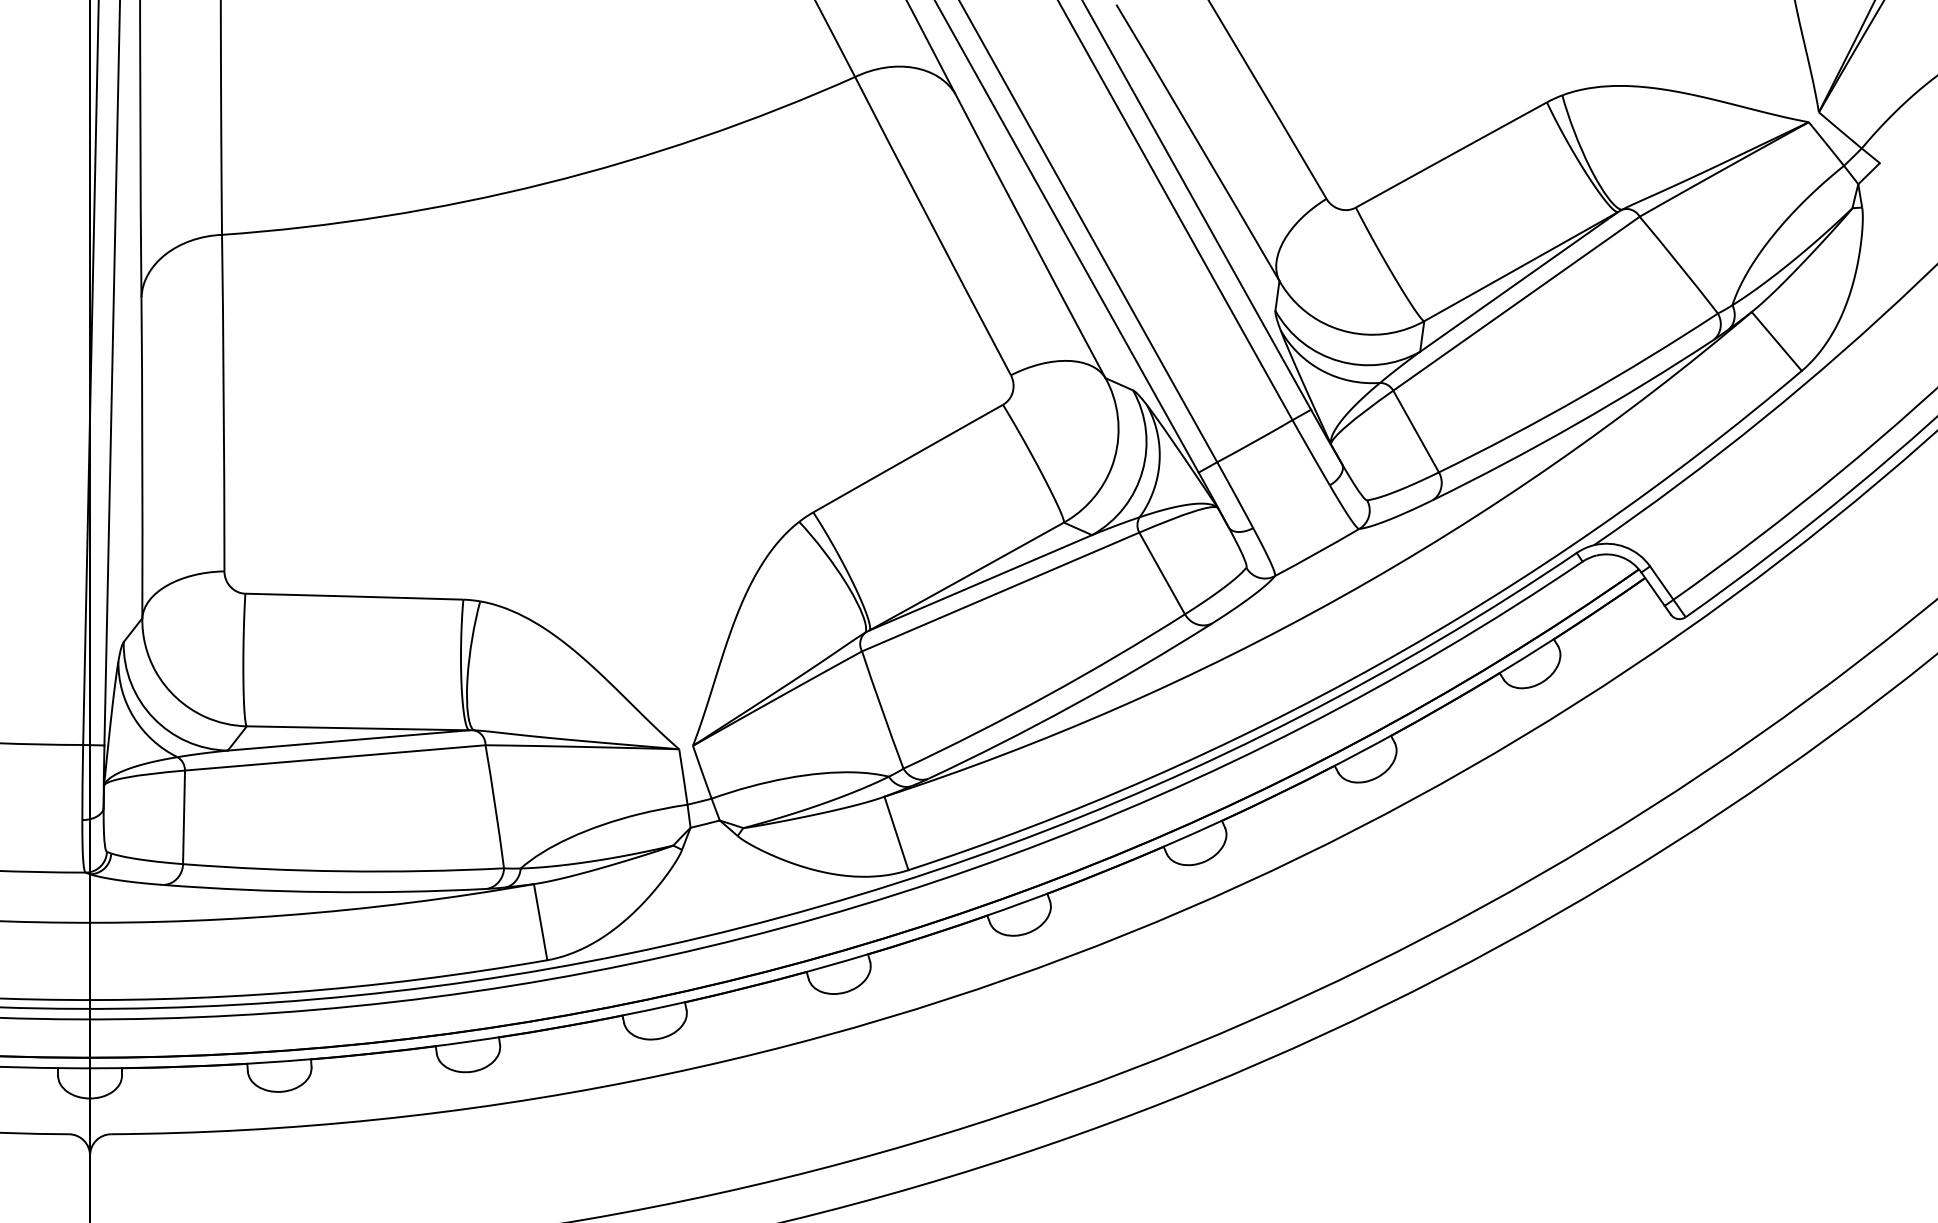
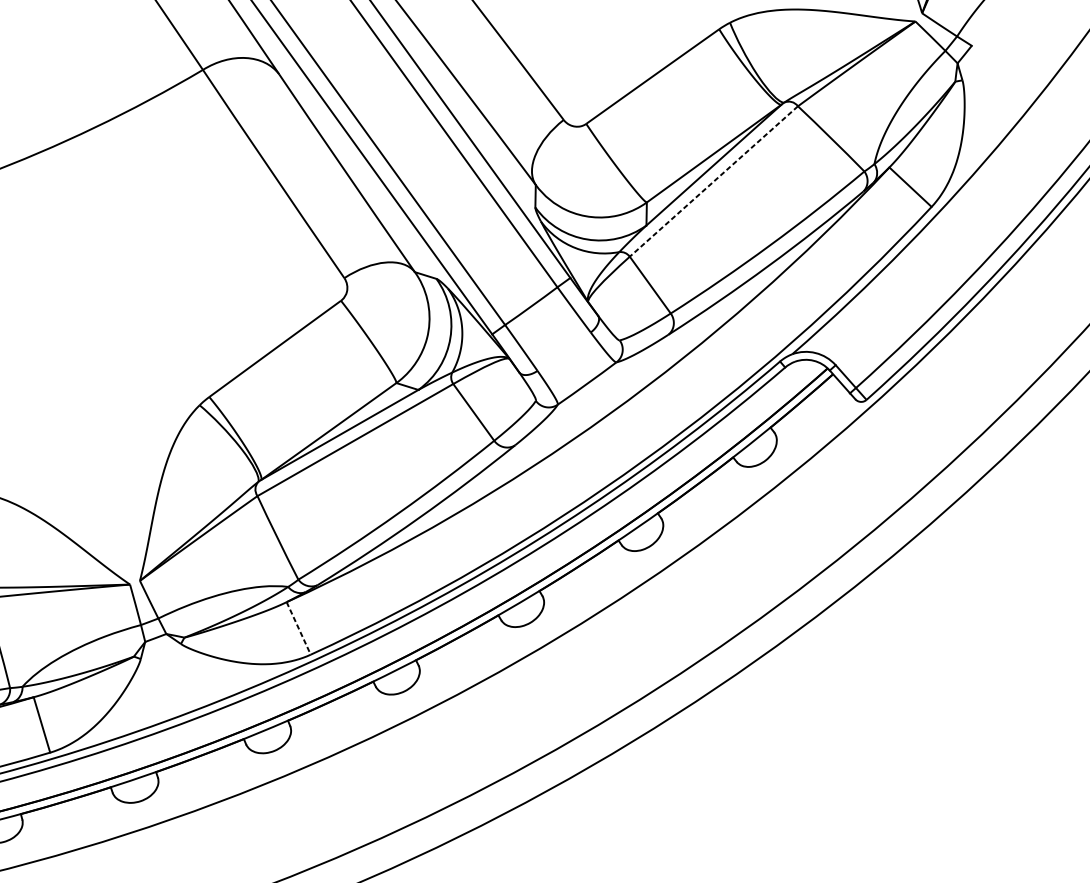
line: (1516, 303) -> (713, 181), solid -> dashed
line: (896, 833) -> (298, 628), solid -> dashed

